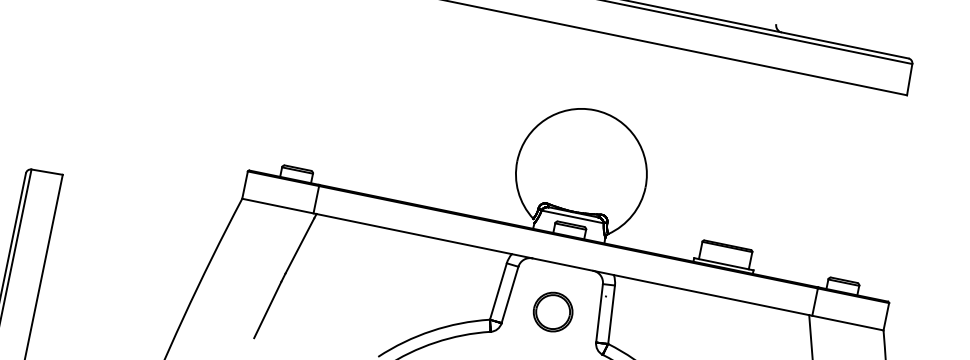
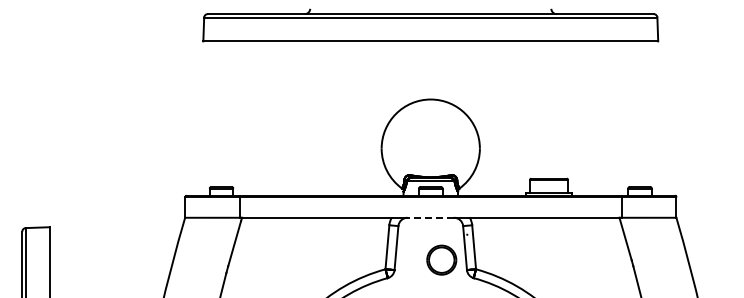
line: (562, 264) -> (430, 217), solid -> dashed
part: (552, 311) -> (441, 259), moved

